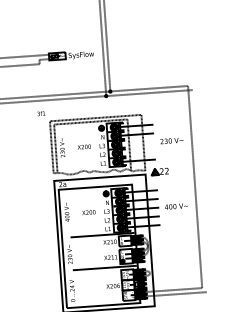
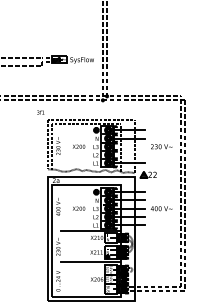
line: (199, 190) -> (184, 195), added

